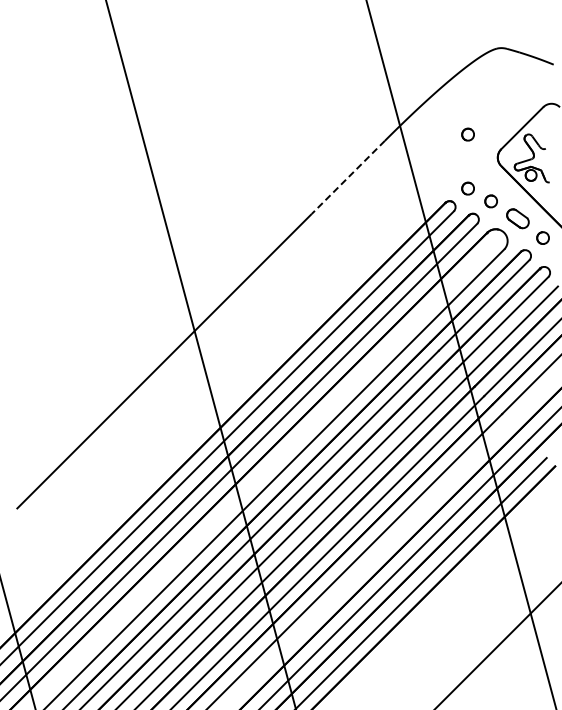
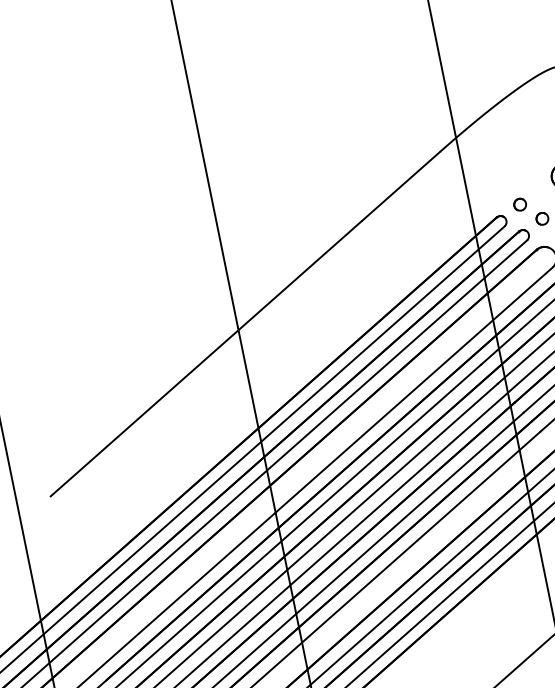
part: (467, 134) -> (522, 150), removed
line: (348, 177) -> (401, 186), dashed -> solid

